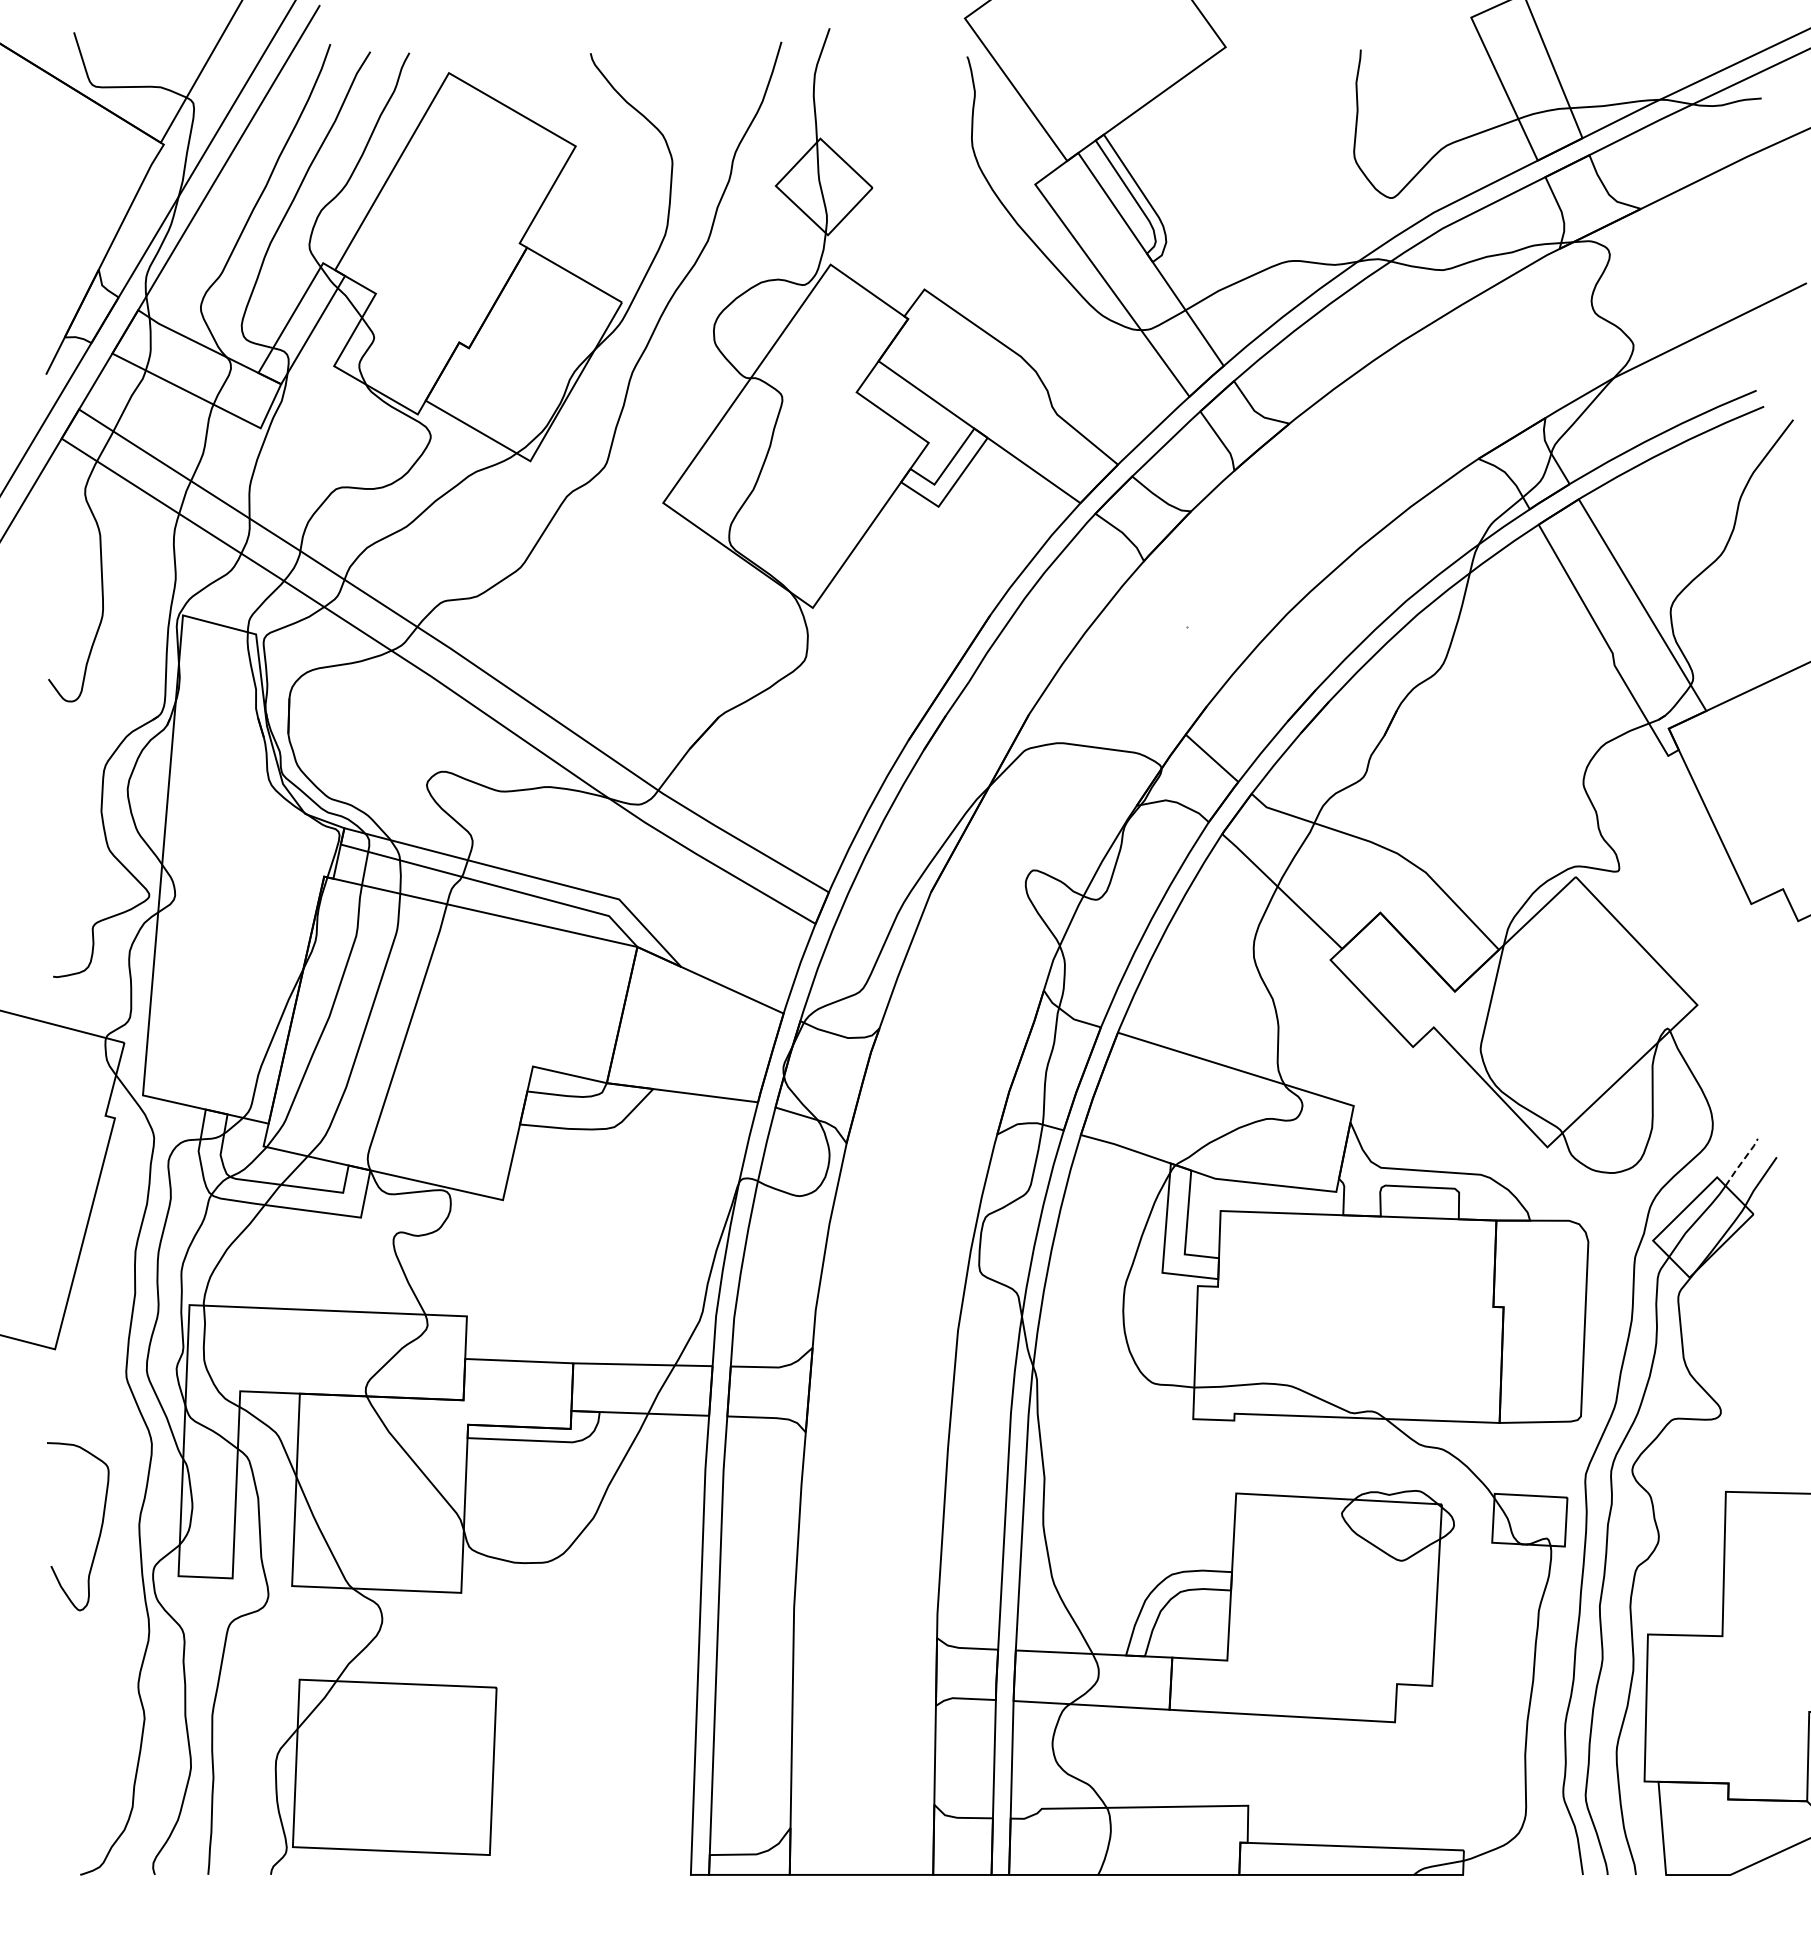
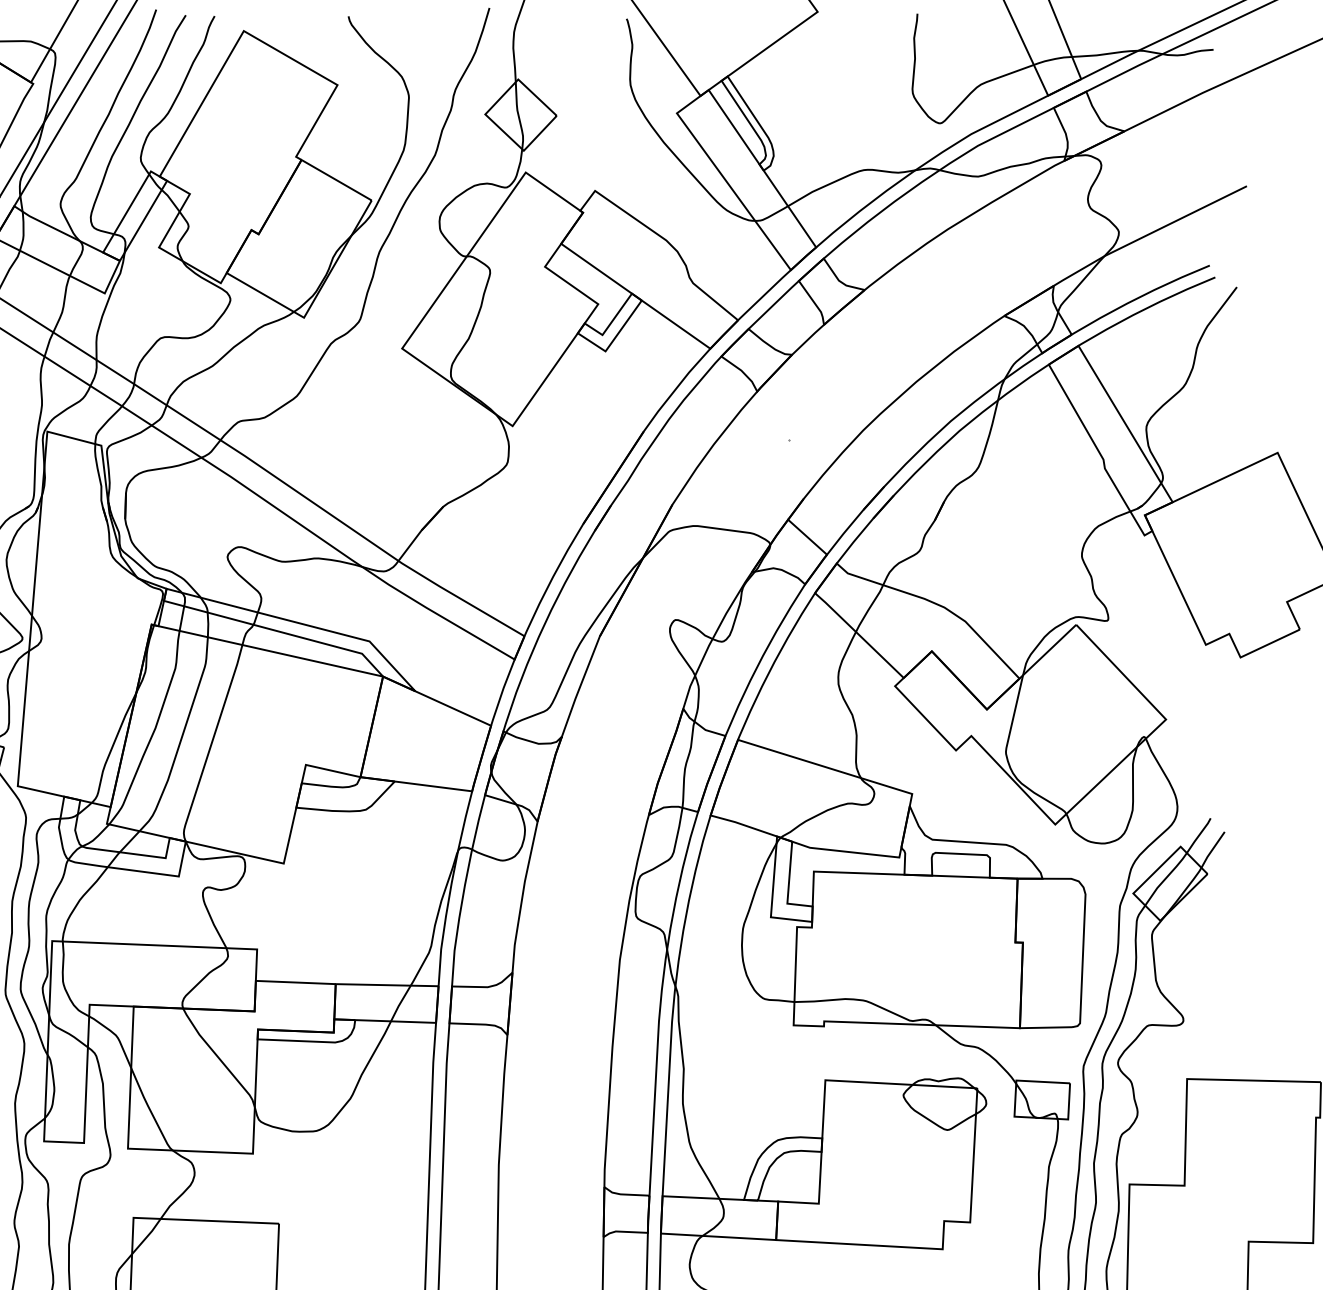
line: (1741, 1162) -> (1198, 835), dashed -> solid

